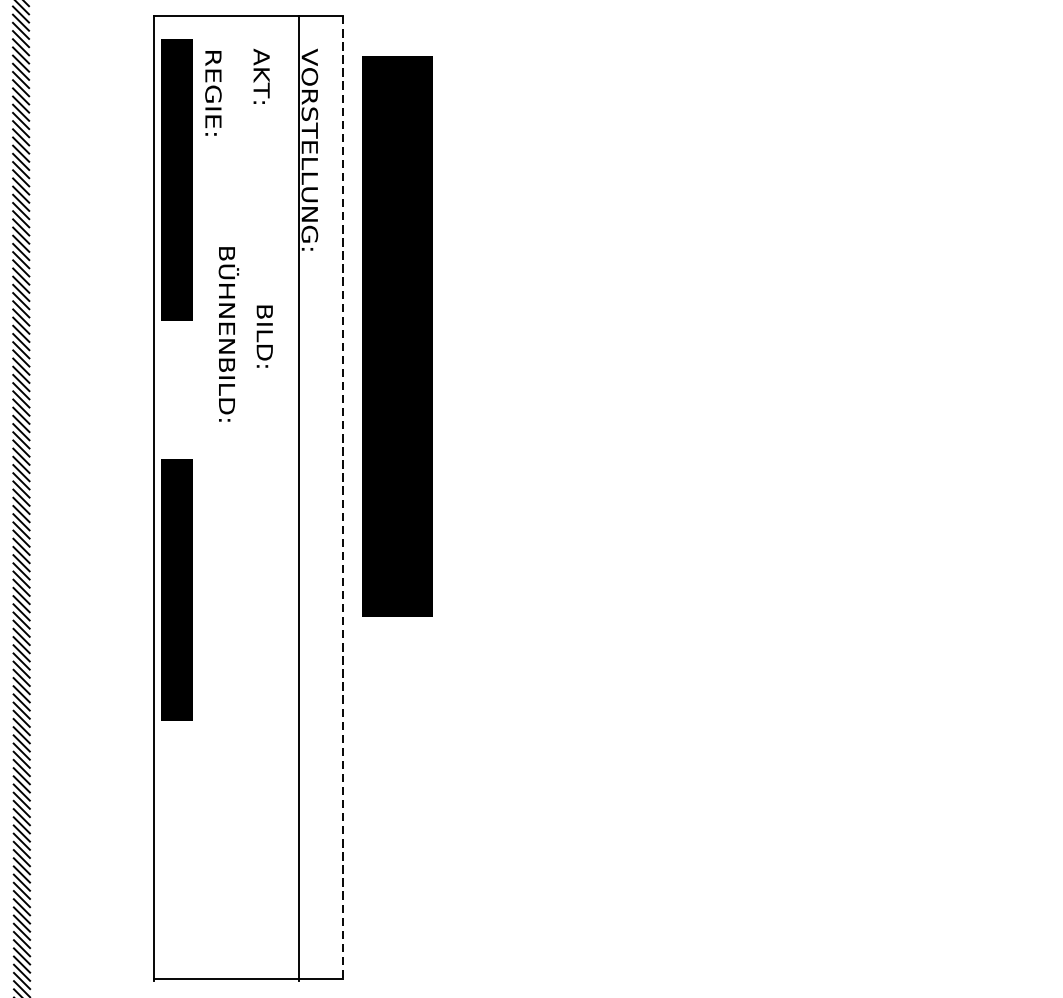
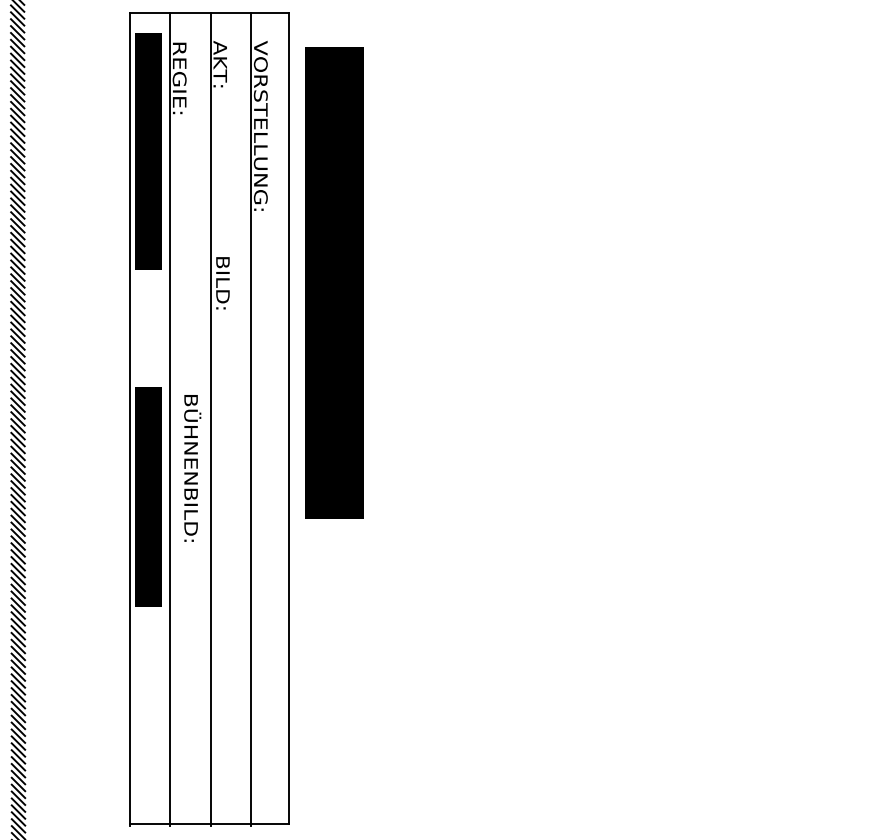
text: (228, 334) -> (192, 468), moved
line: (202, 498) -> (170, 419), added
line: (250, 498) -> (210, 419), added
line: (343, 498) -> (289, 419), dashed -> solid

